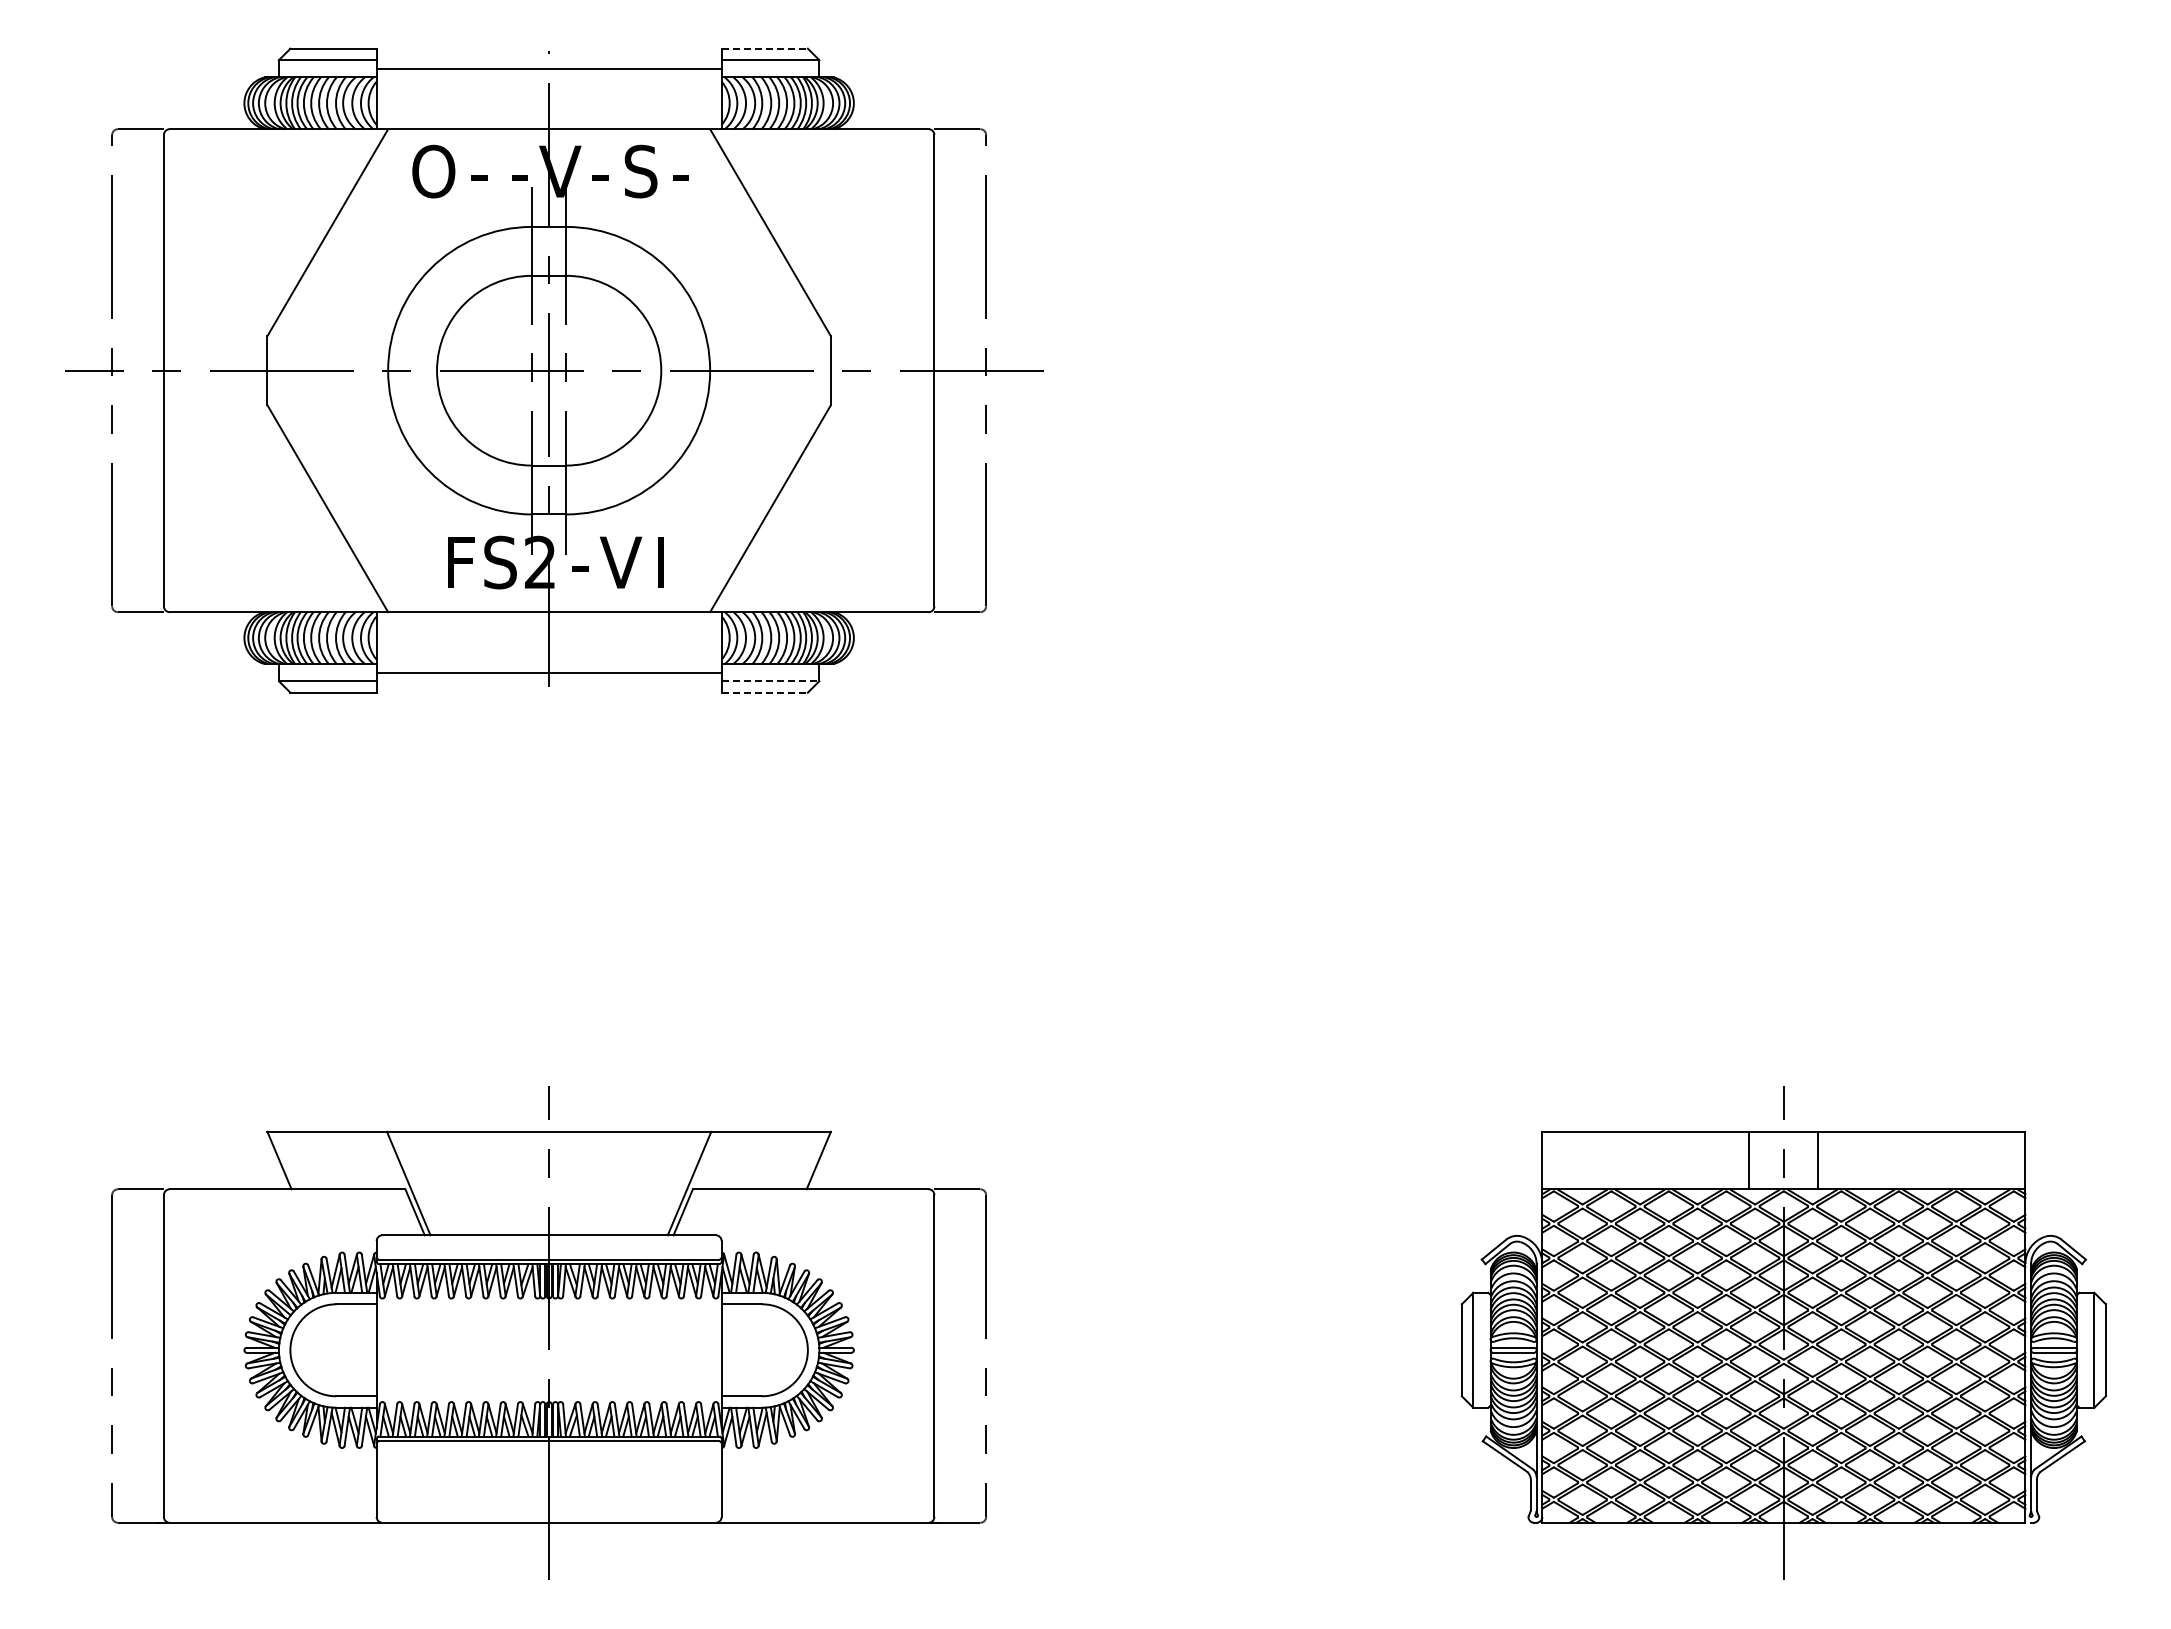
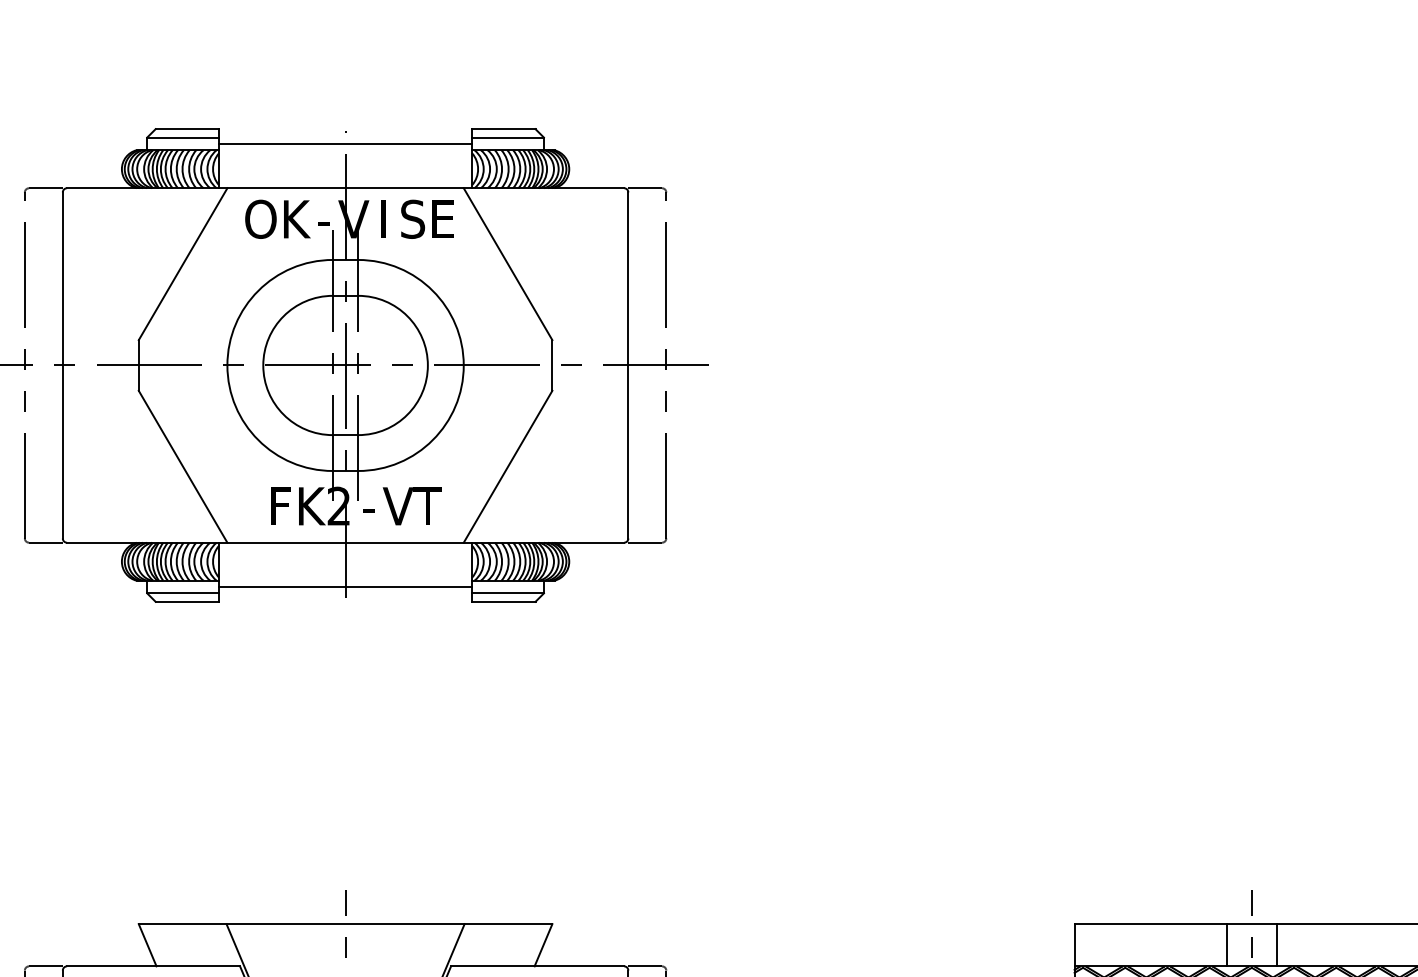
line: (765, 48) -> (504, 128), dashed -> solid
text: (483, 171) -> (297, 219), - -> K
text: (600, 171) -> (383, 219), - -> I
text: (681, 171) -> (442, 219), - -> E
text: (661, 539) -> (428, 489), I -> T
text: (503, 562) -> (312, 506), S -> K
line: (770, 681) -> (508, 593), dashed -> solid
line: (765, 692) -> (504, 601), dashed -> solid

